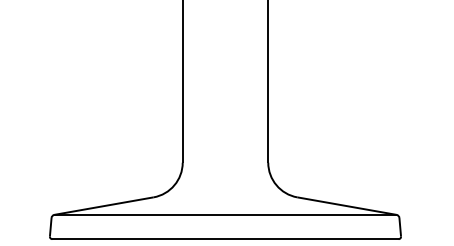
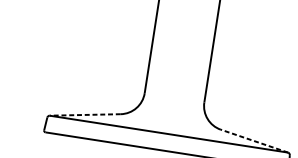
line: (103, 206) -> (84, 115), solid -> dashed
line: (346, 206) -> (254, 141), solid -> dashed

